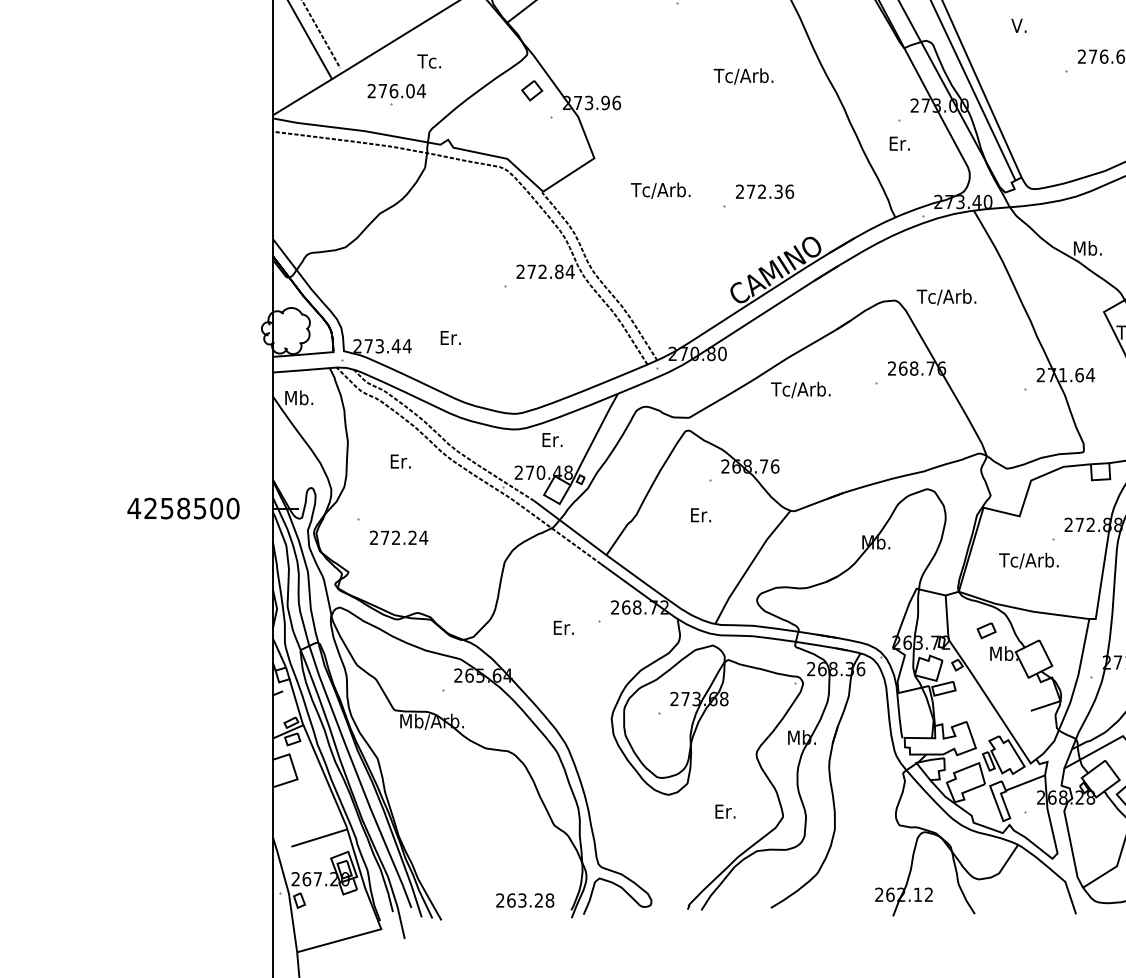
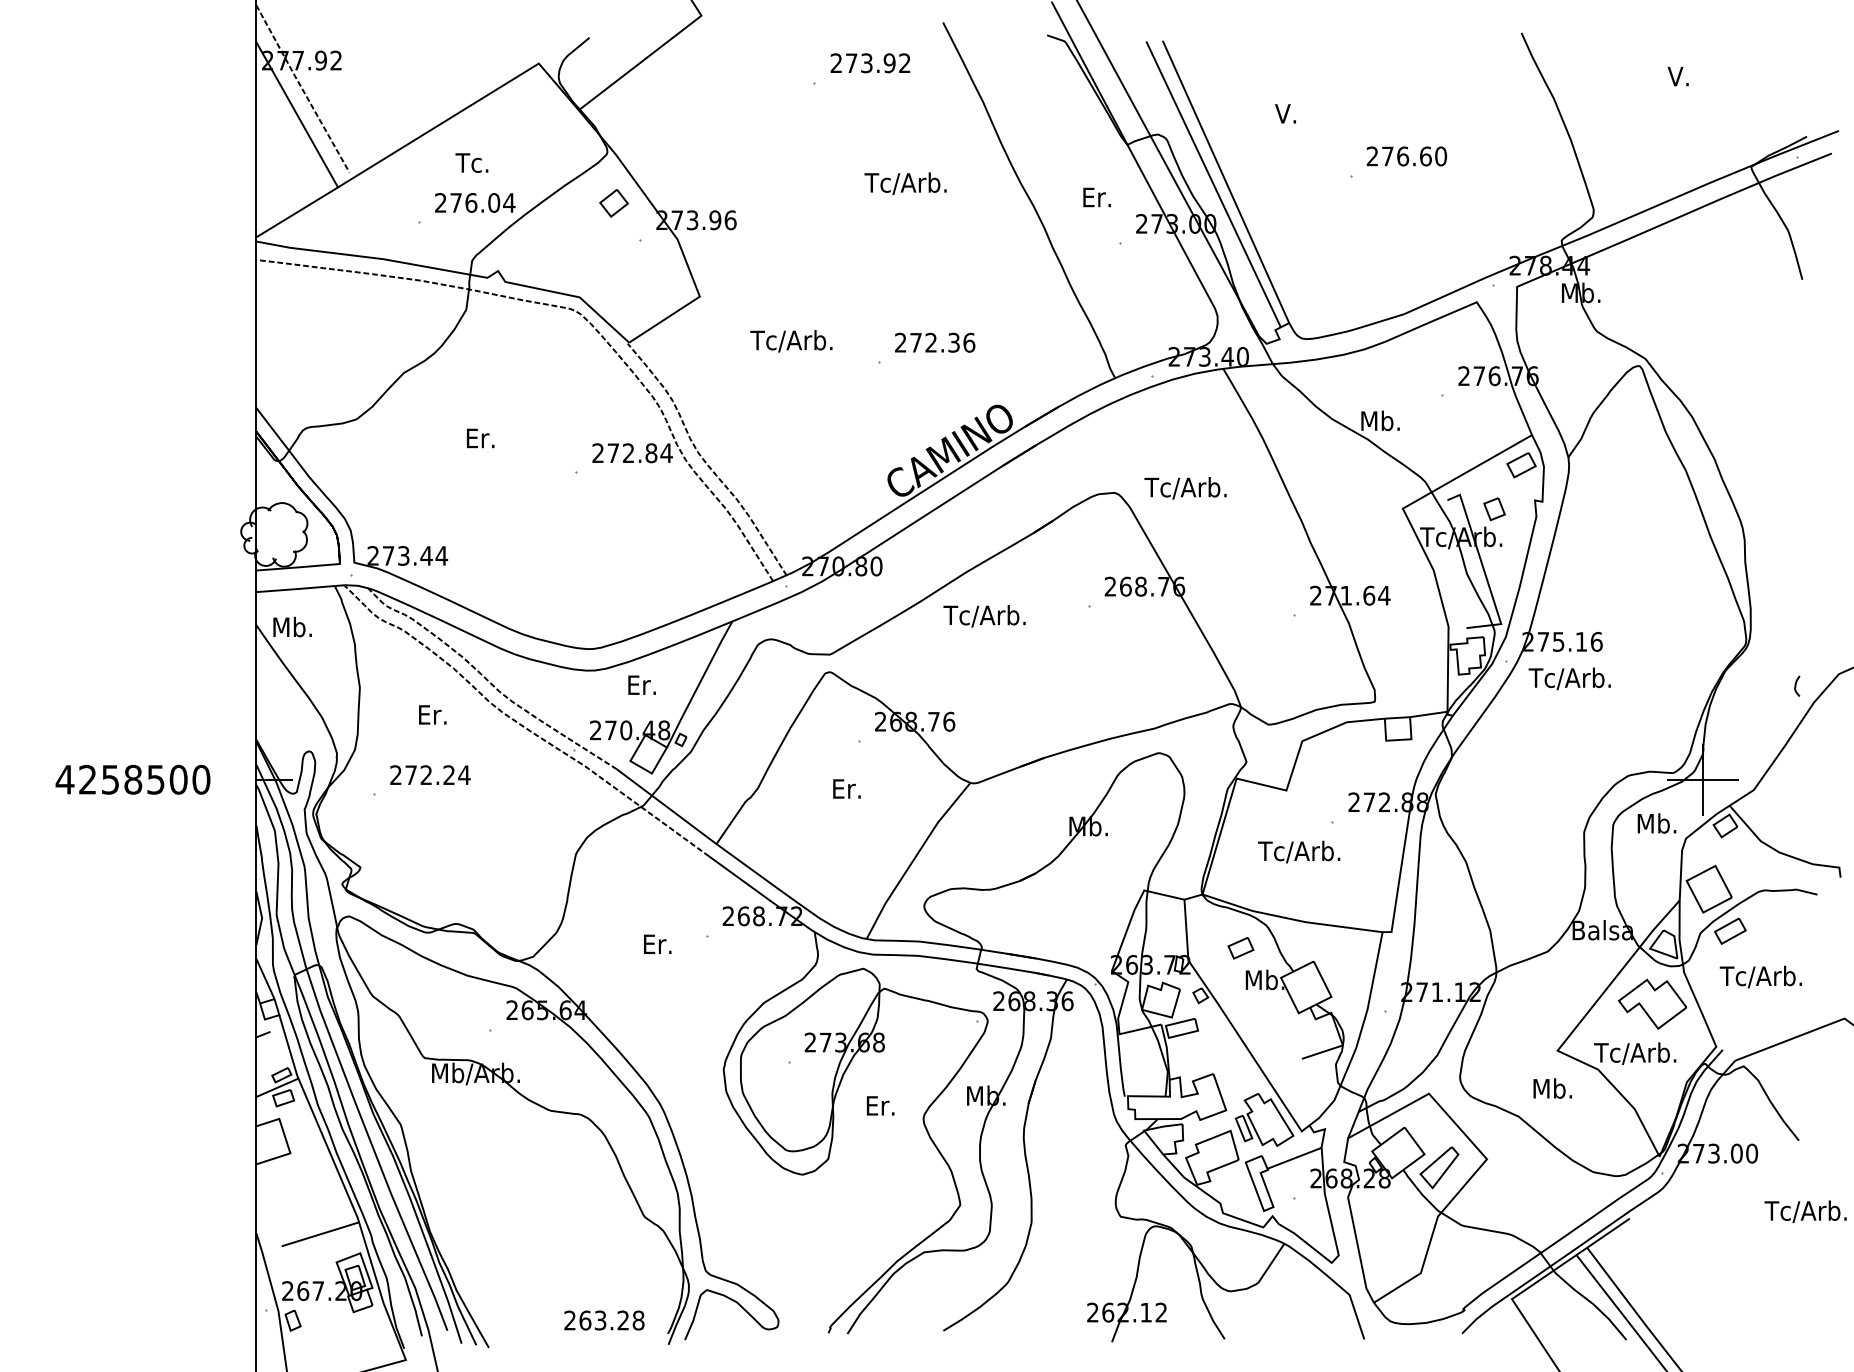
text: (396, 90) -> (475, 202), moved
text: (899, 143) -> (1096, 197), moved
text: (450, 338) -> (480, 438), moved
text: (399, 537) -> (430, 774), moved
text: (725, 811) -> (880, 1105), moved

